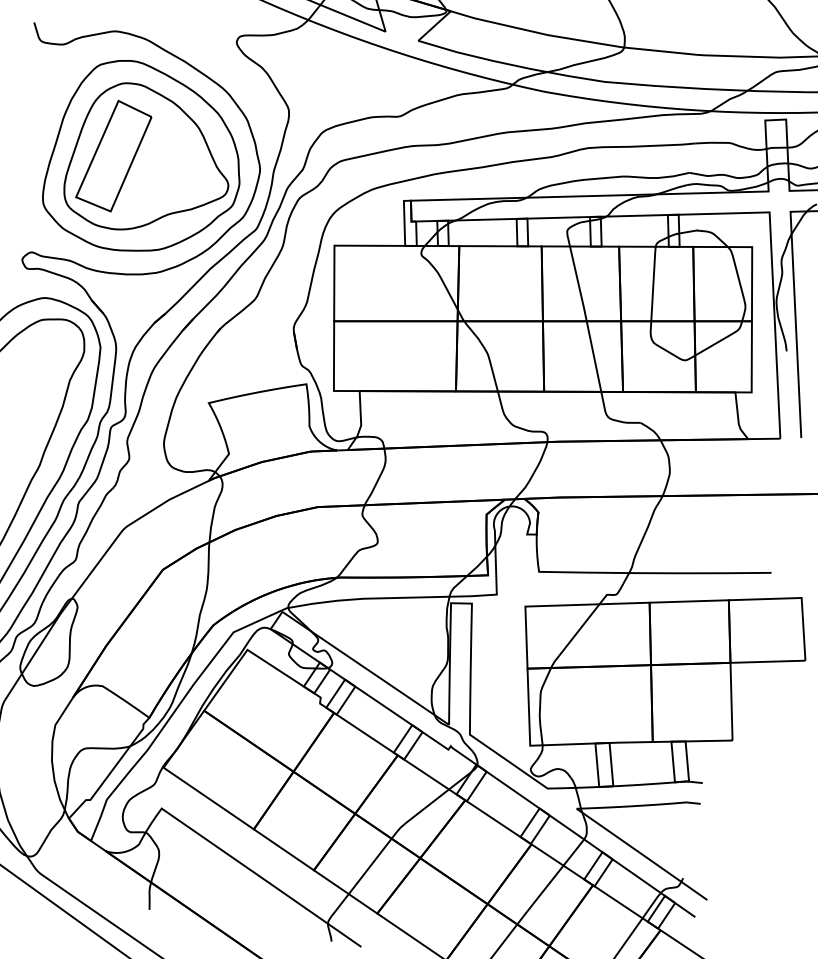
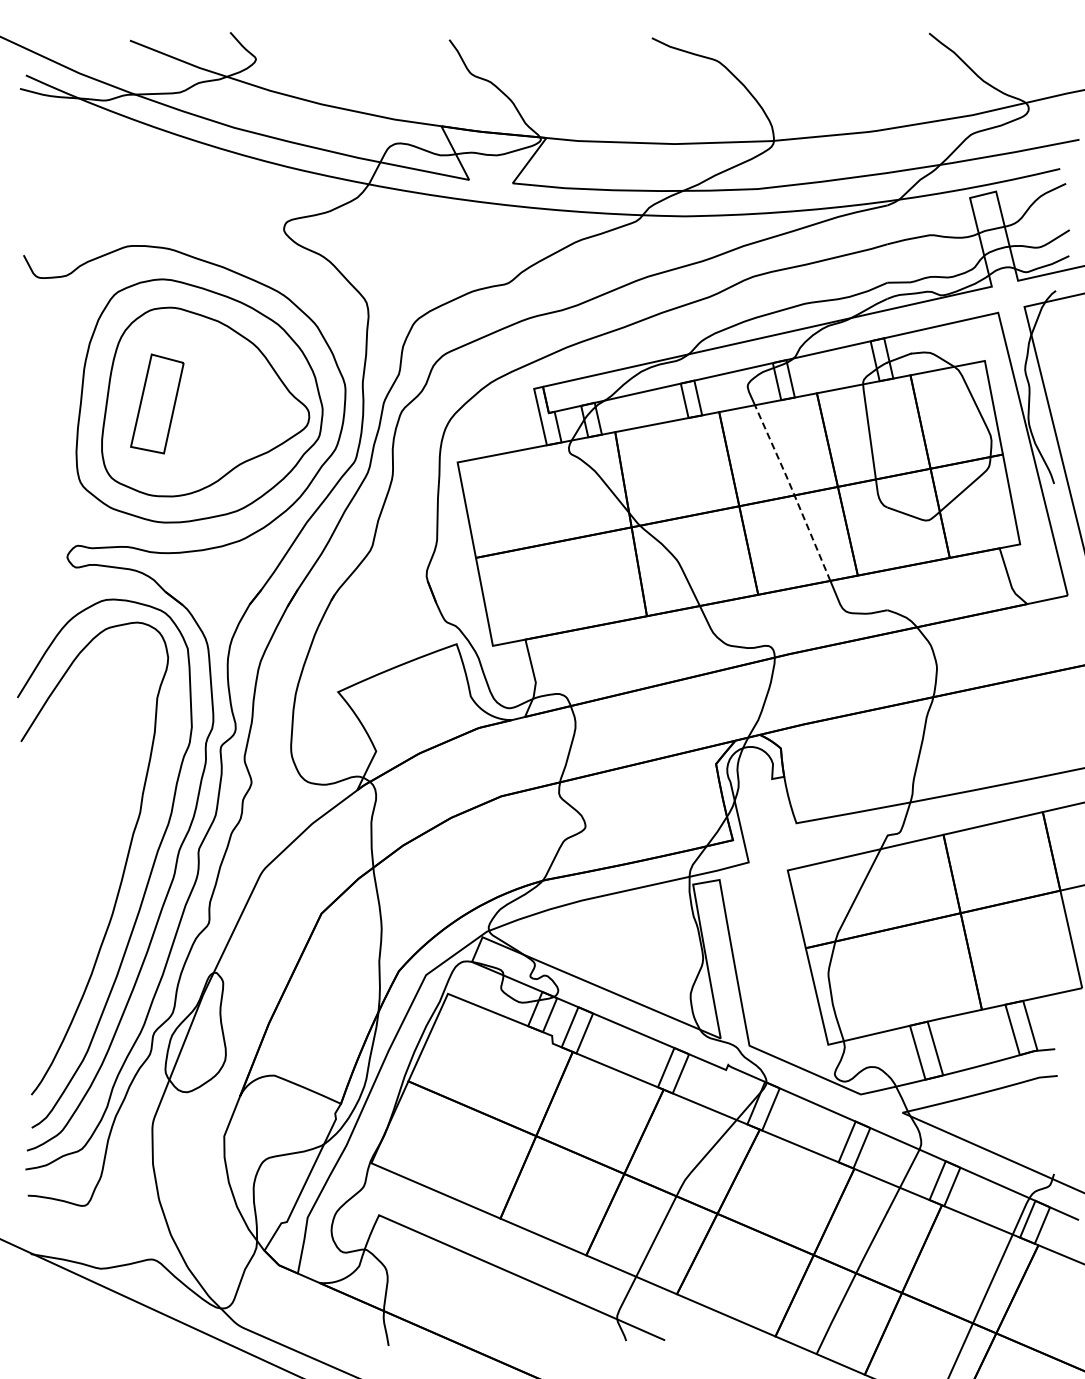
part: (113, 155) -> (156, 403), size x0.7
line: (586, 318) -> (793, 491), solid -> dashed

